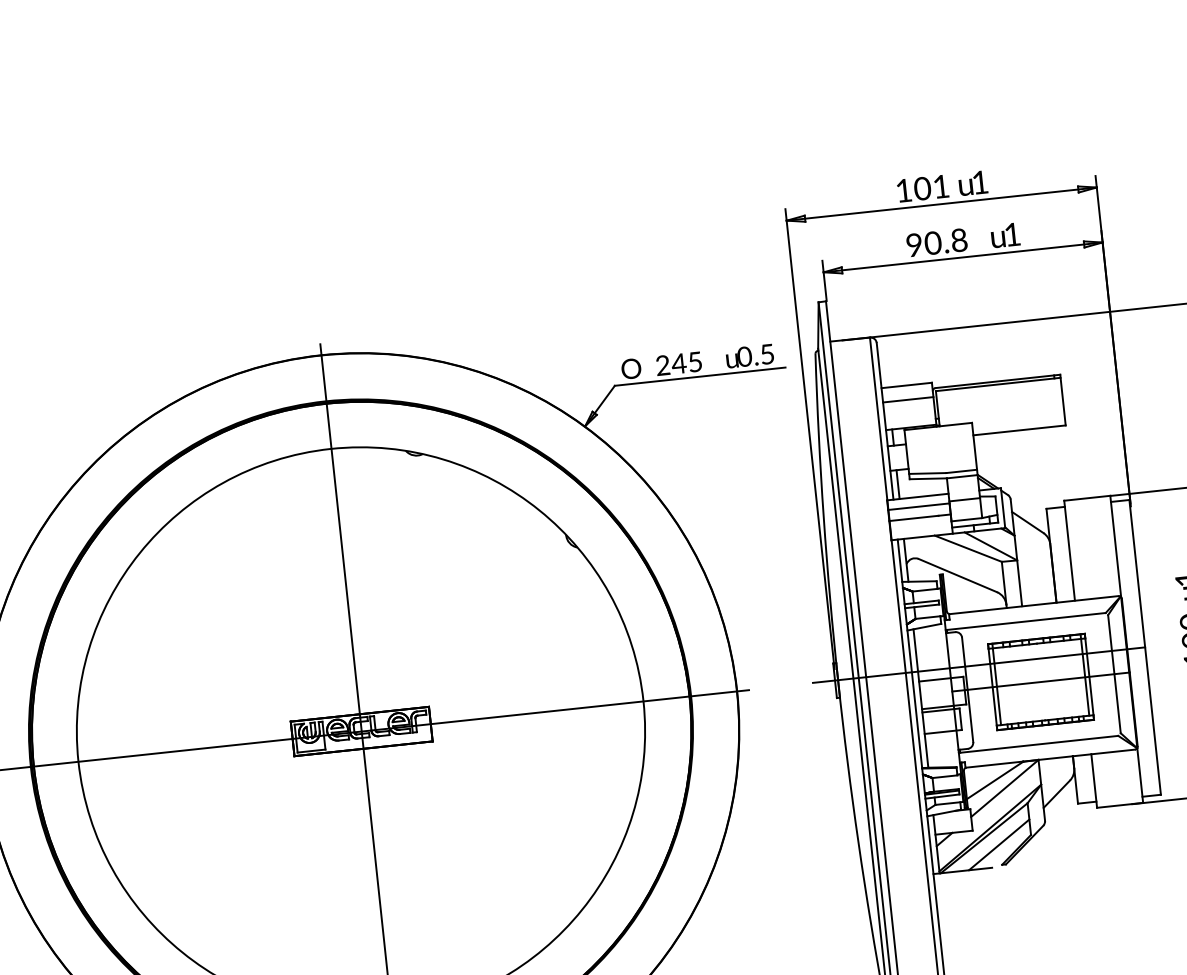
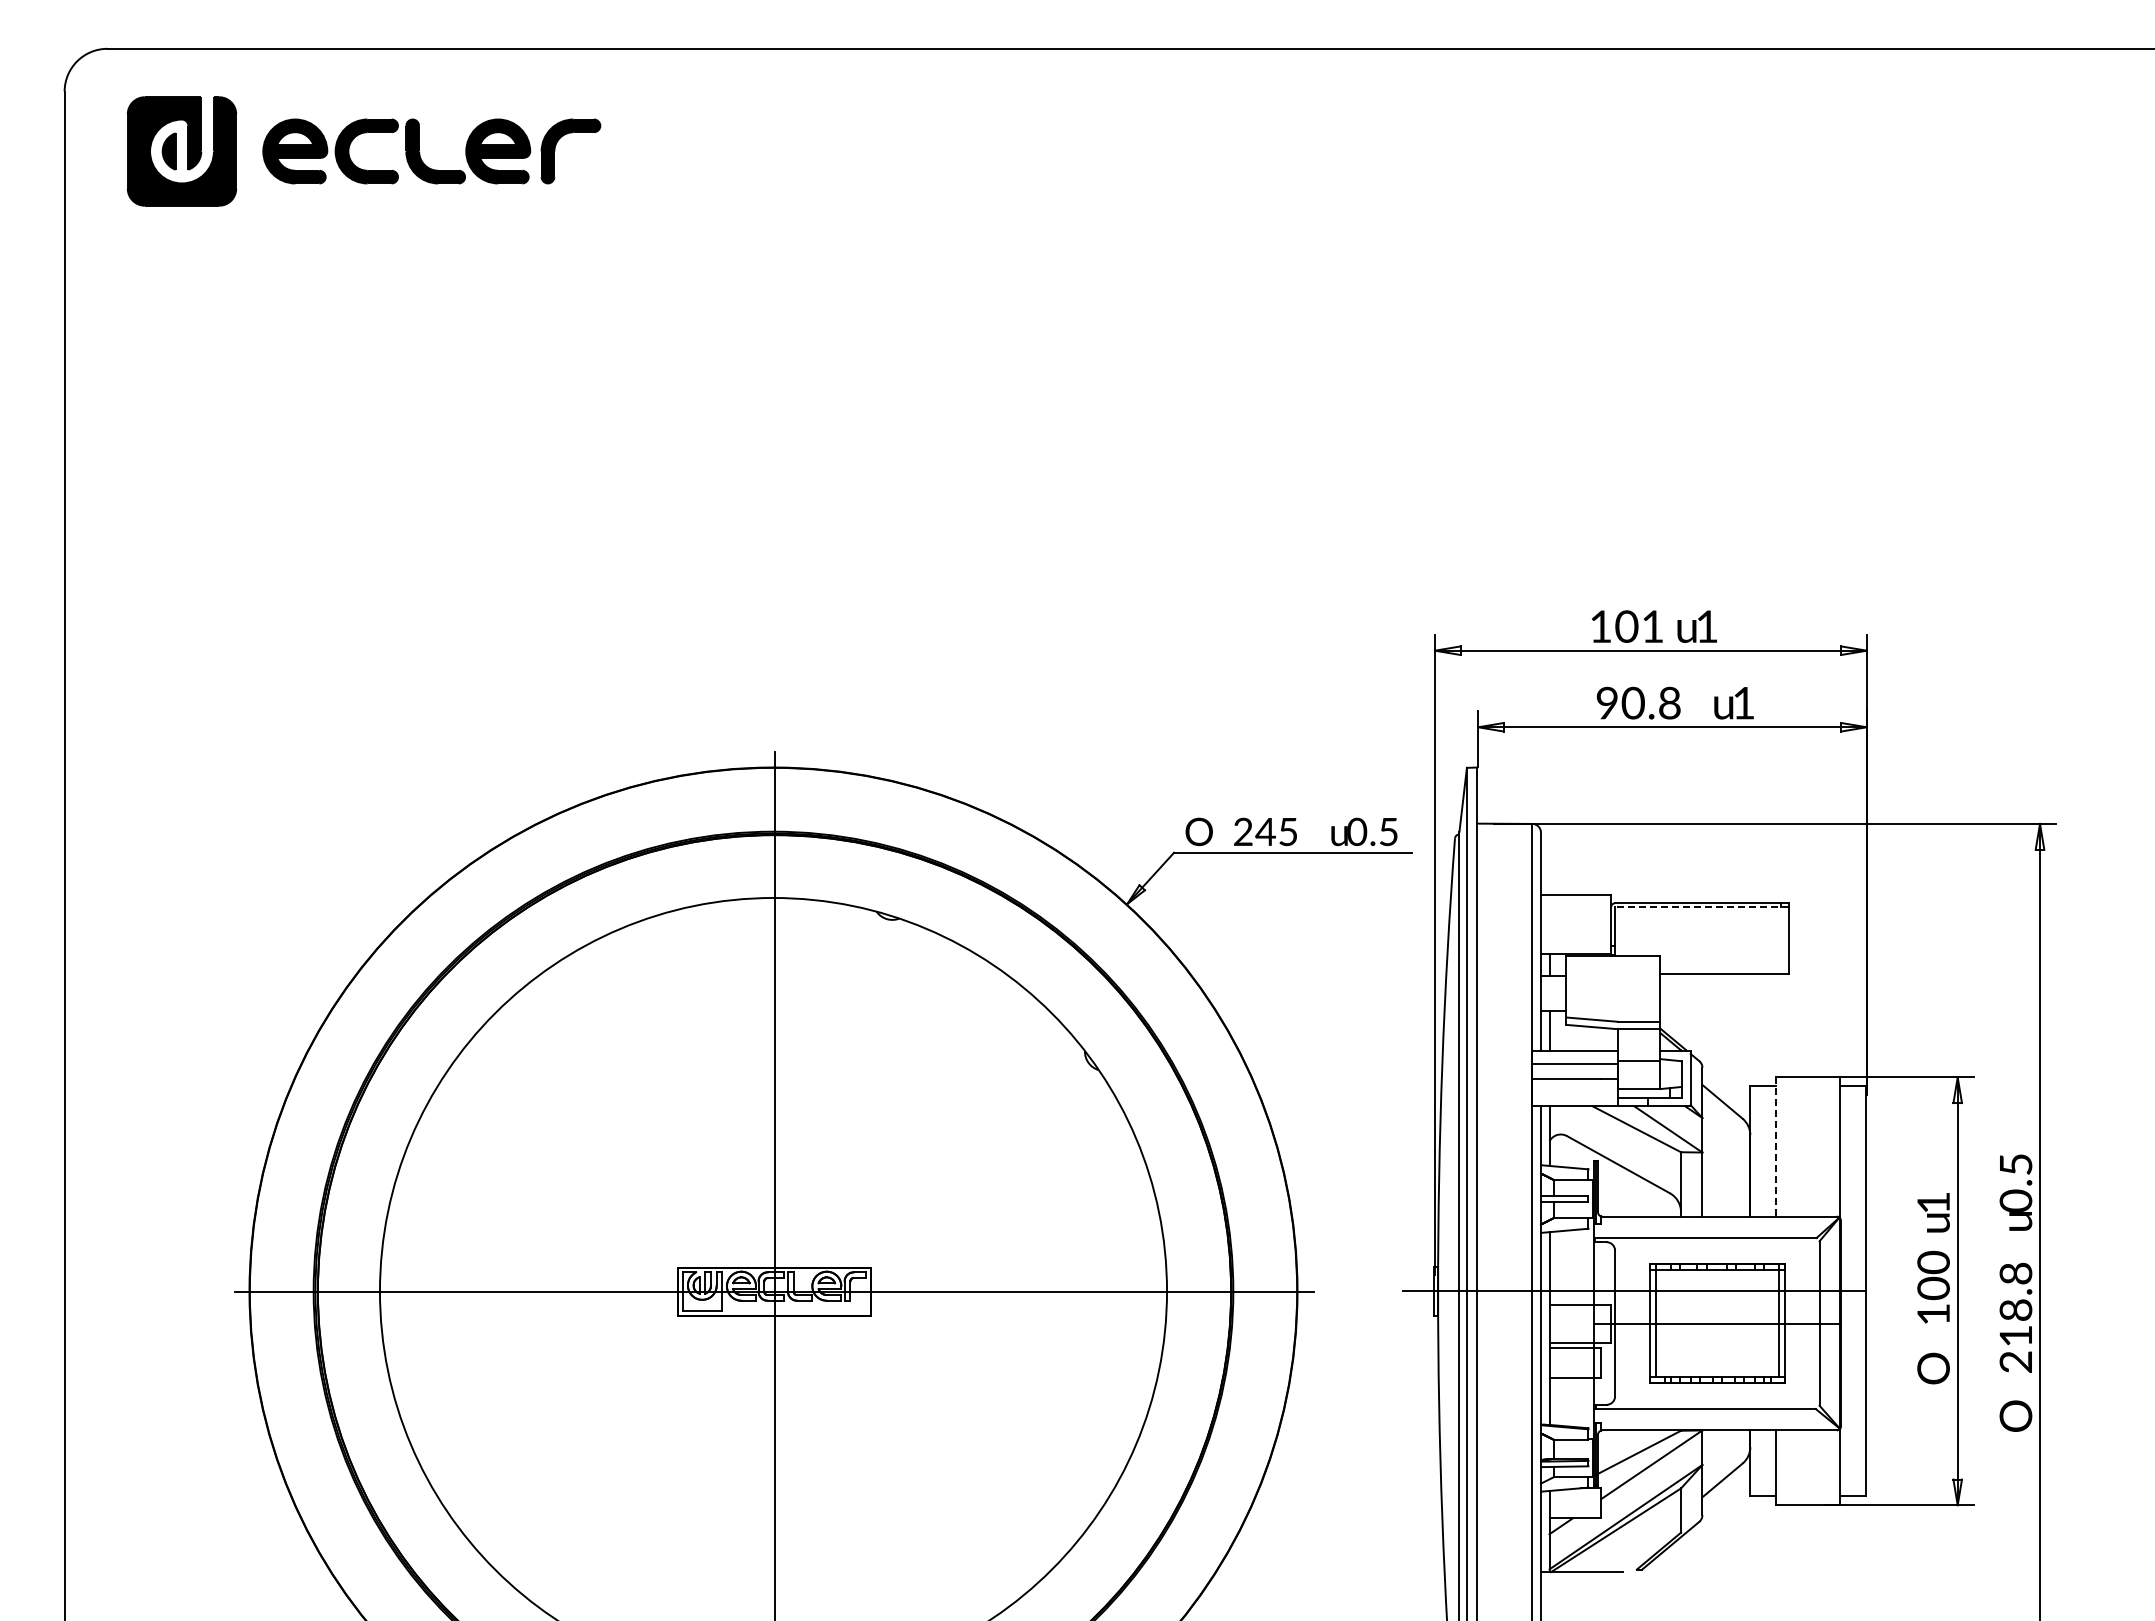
line: (998, 384) -> (1702, 907), solid -> dashed
line: (907, 399) -> (1575, 915), removed
line: (1069, 550) -> (1776, 1146), solid -> dashed
line: (999, 844) -> (1635, 1541), removed

